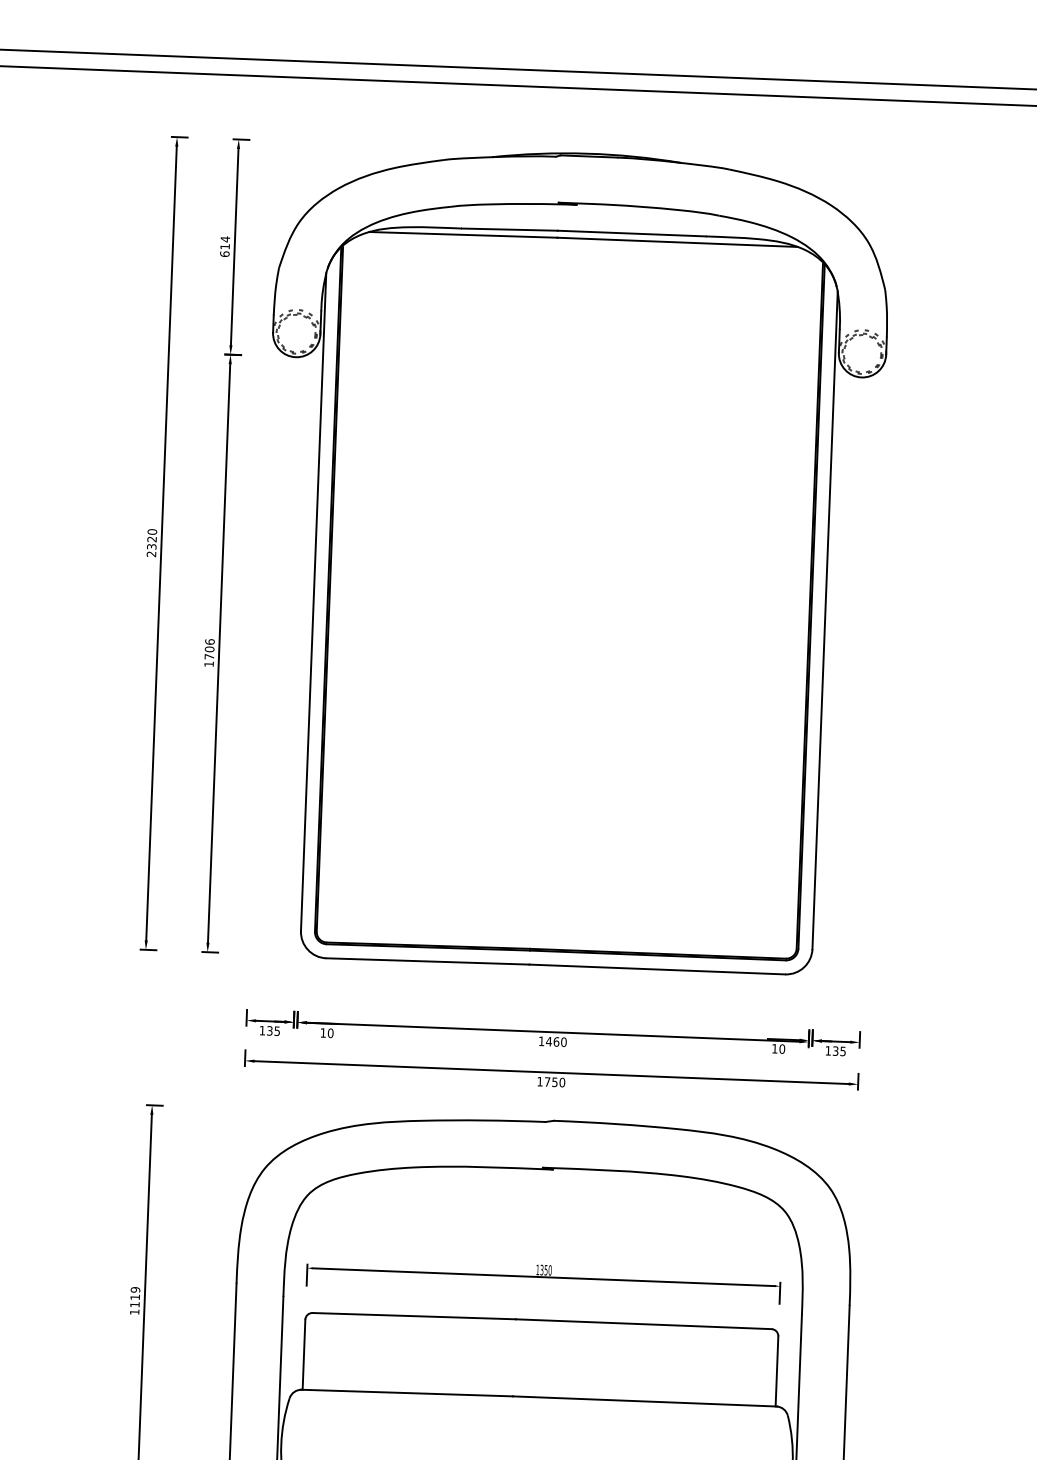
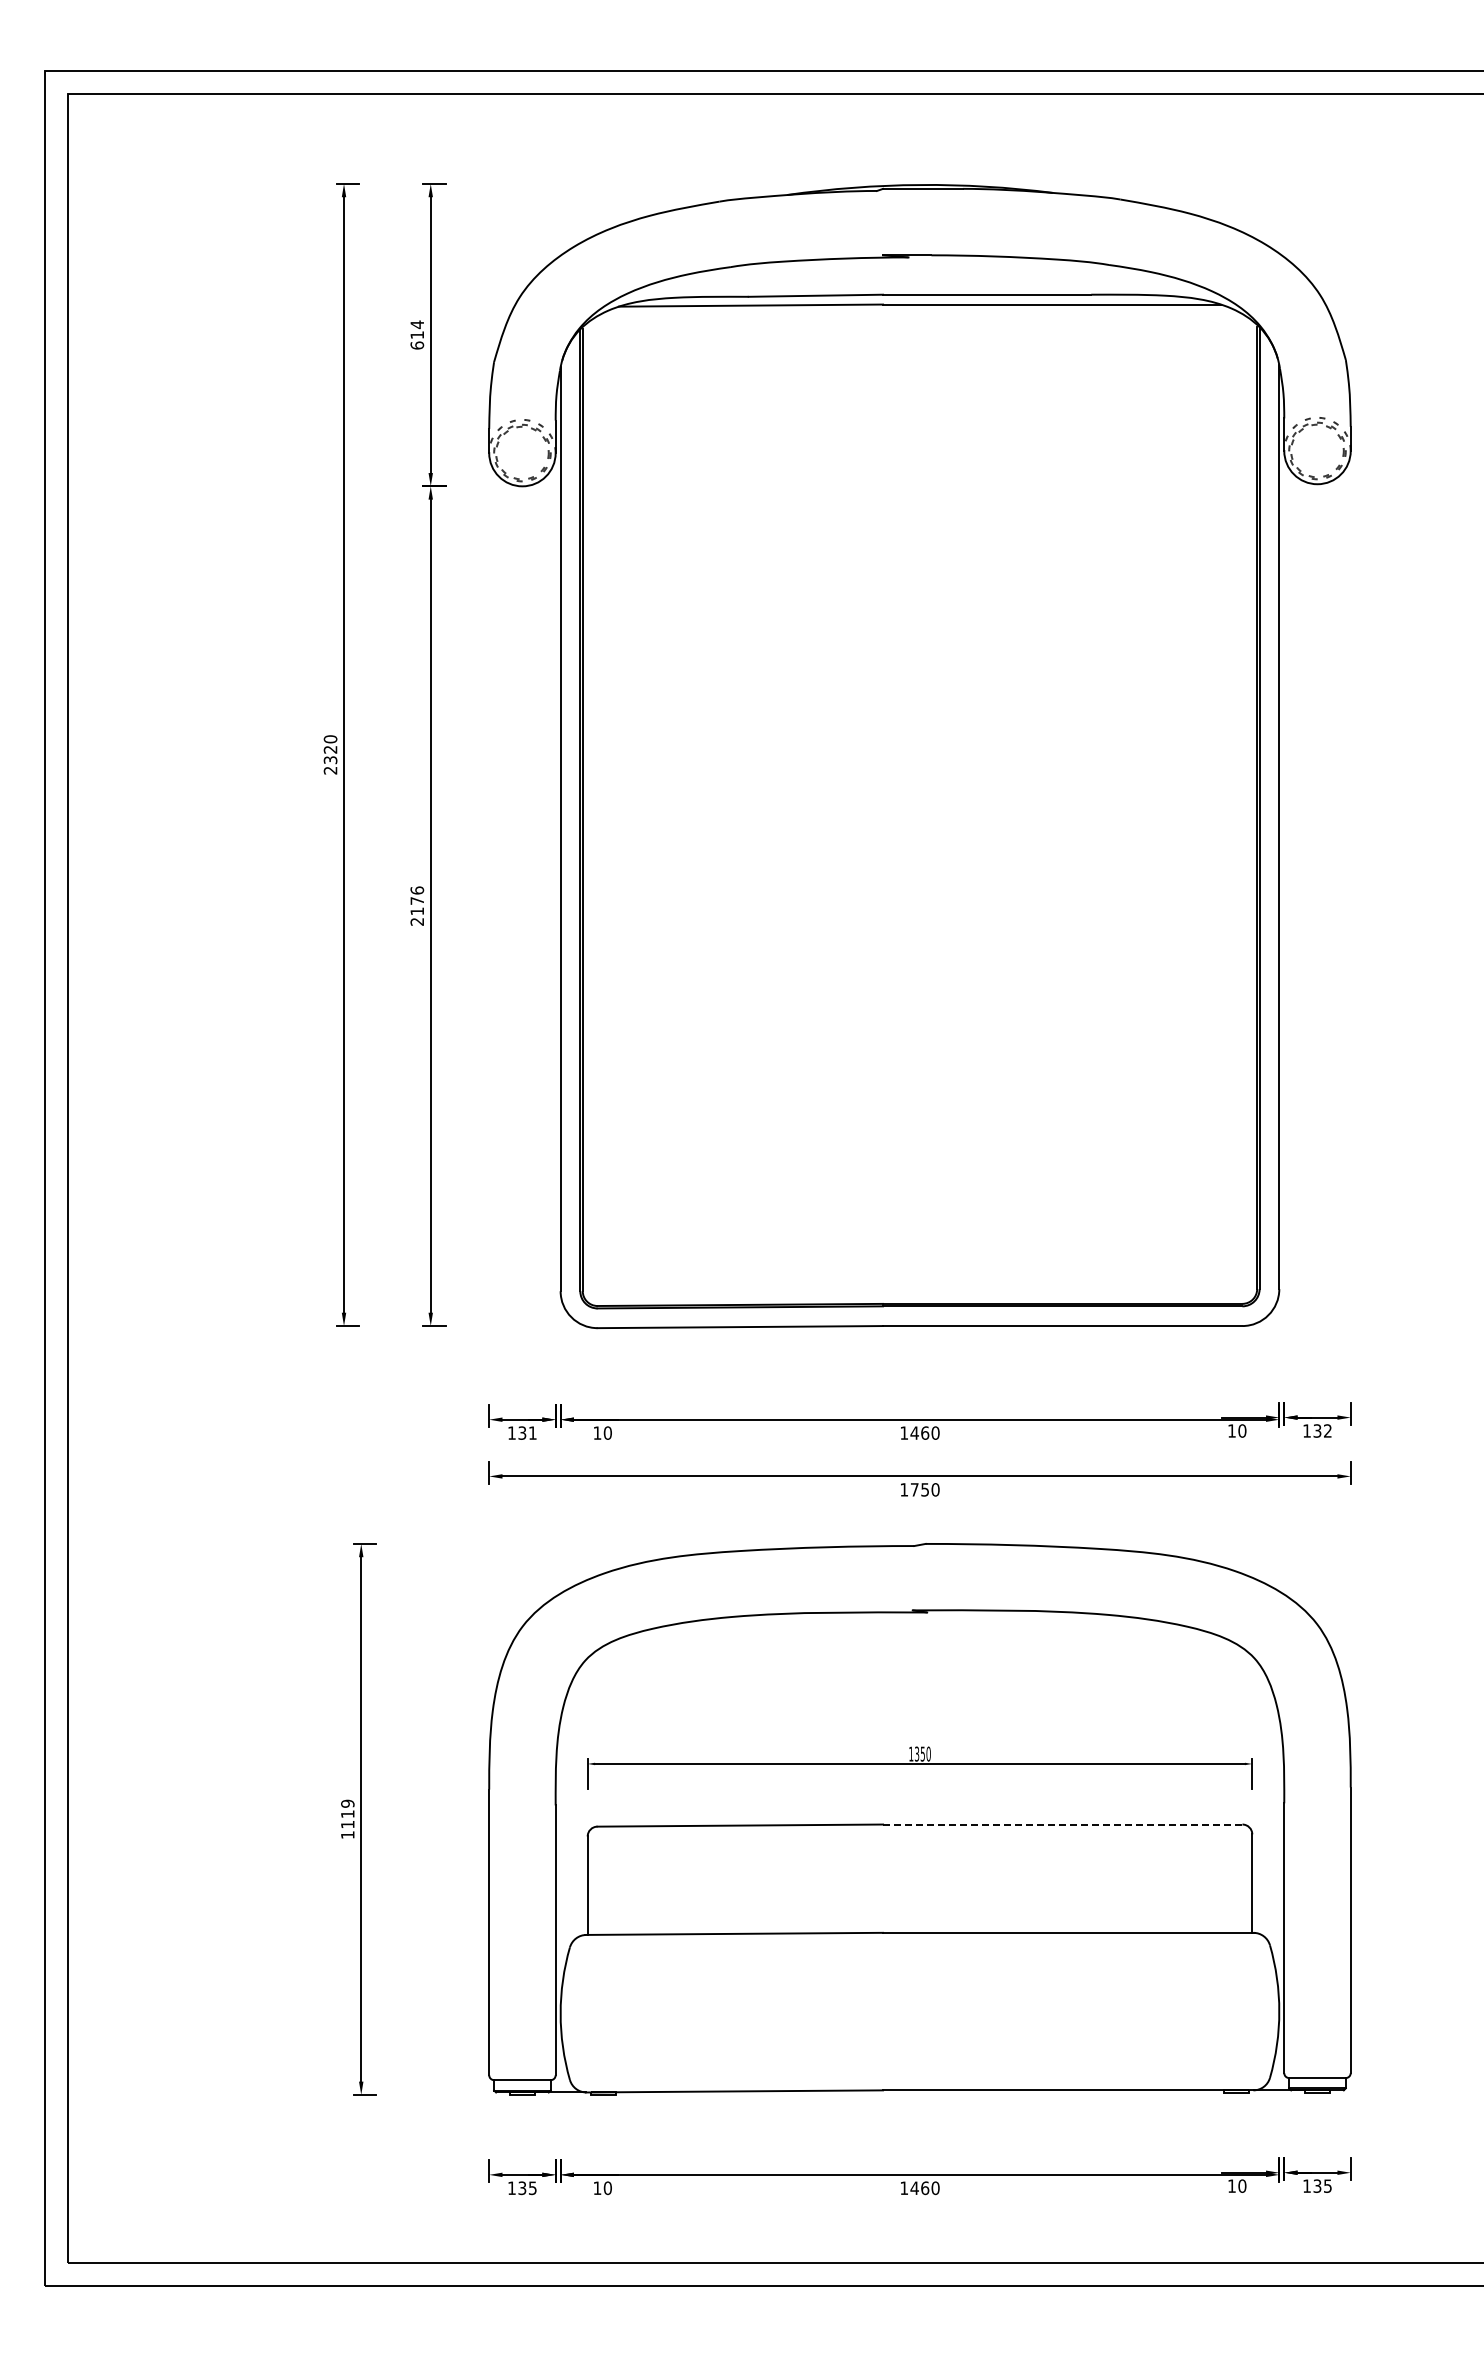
text: (209, 656) -> (417, 910), 1706 -> 2176
text: (277, 1030) -> (532, 1432), 135 -> 131
text: (842, 1051) -> (1327, 1430), 135 -> 132
line: (643, 1324) -> (1062, 1824), solid -> dashed

